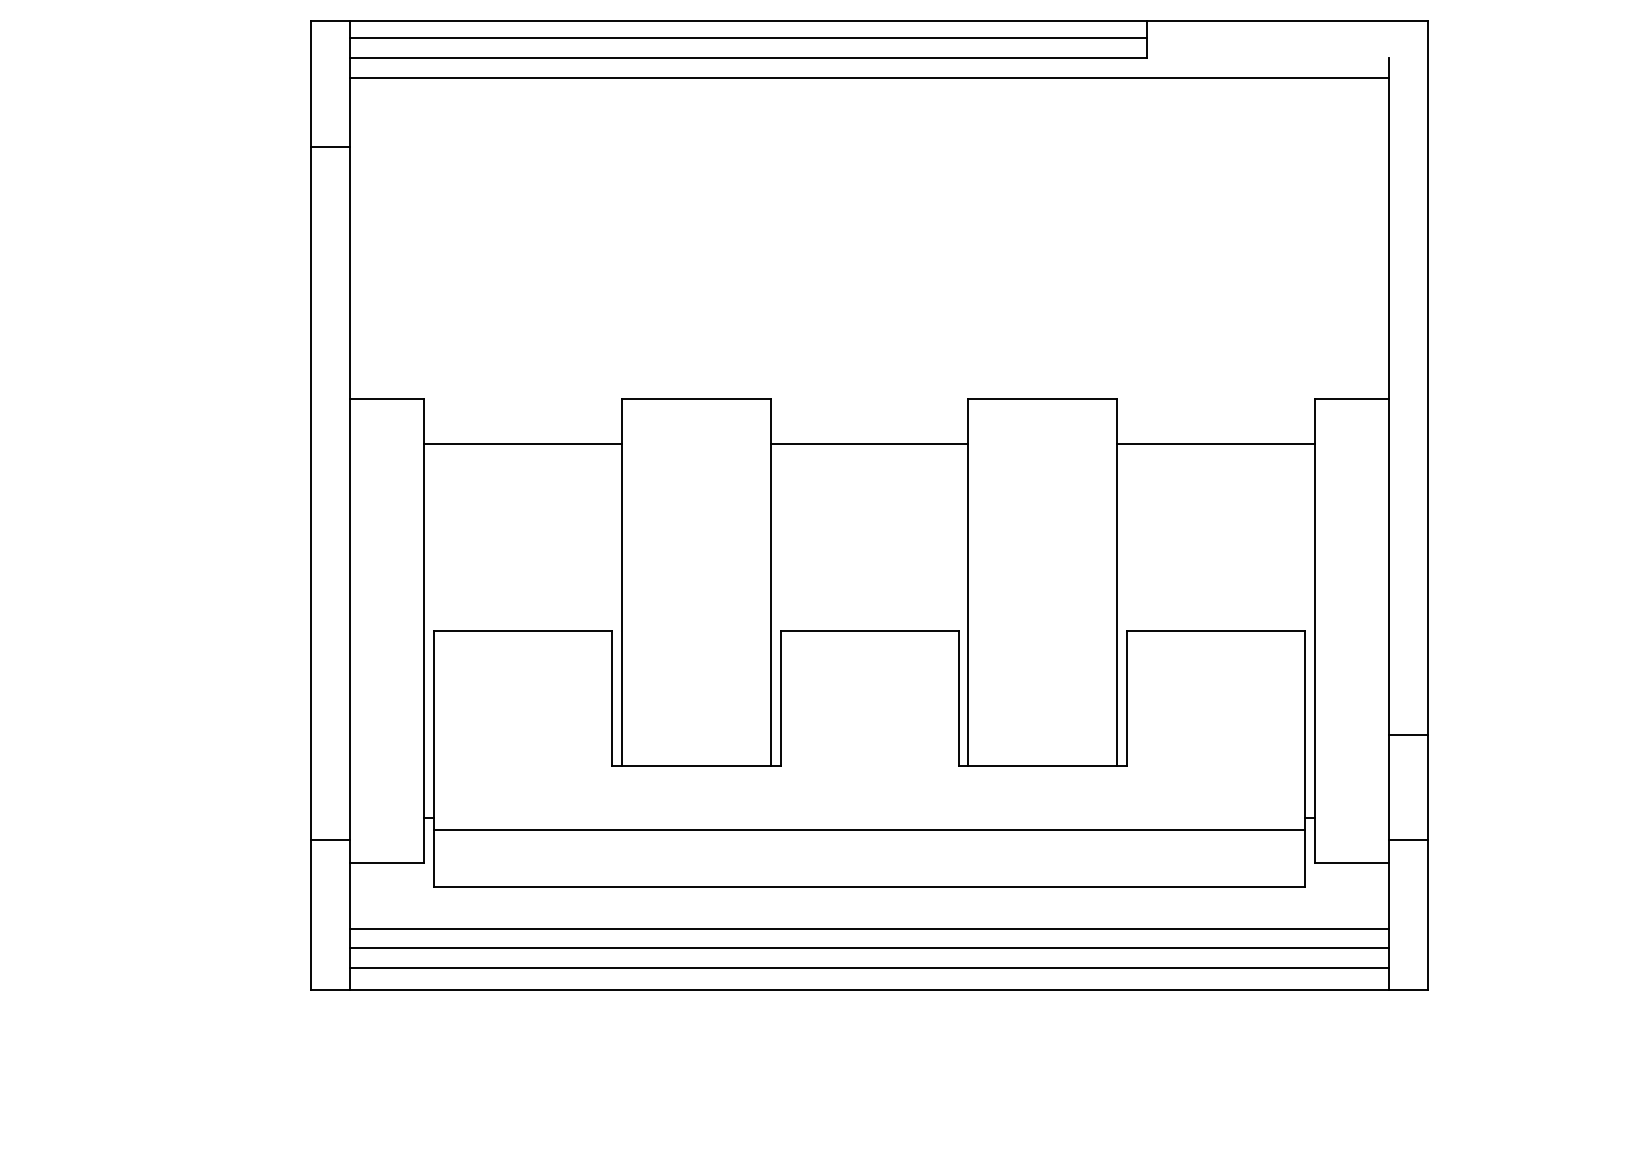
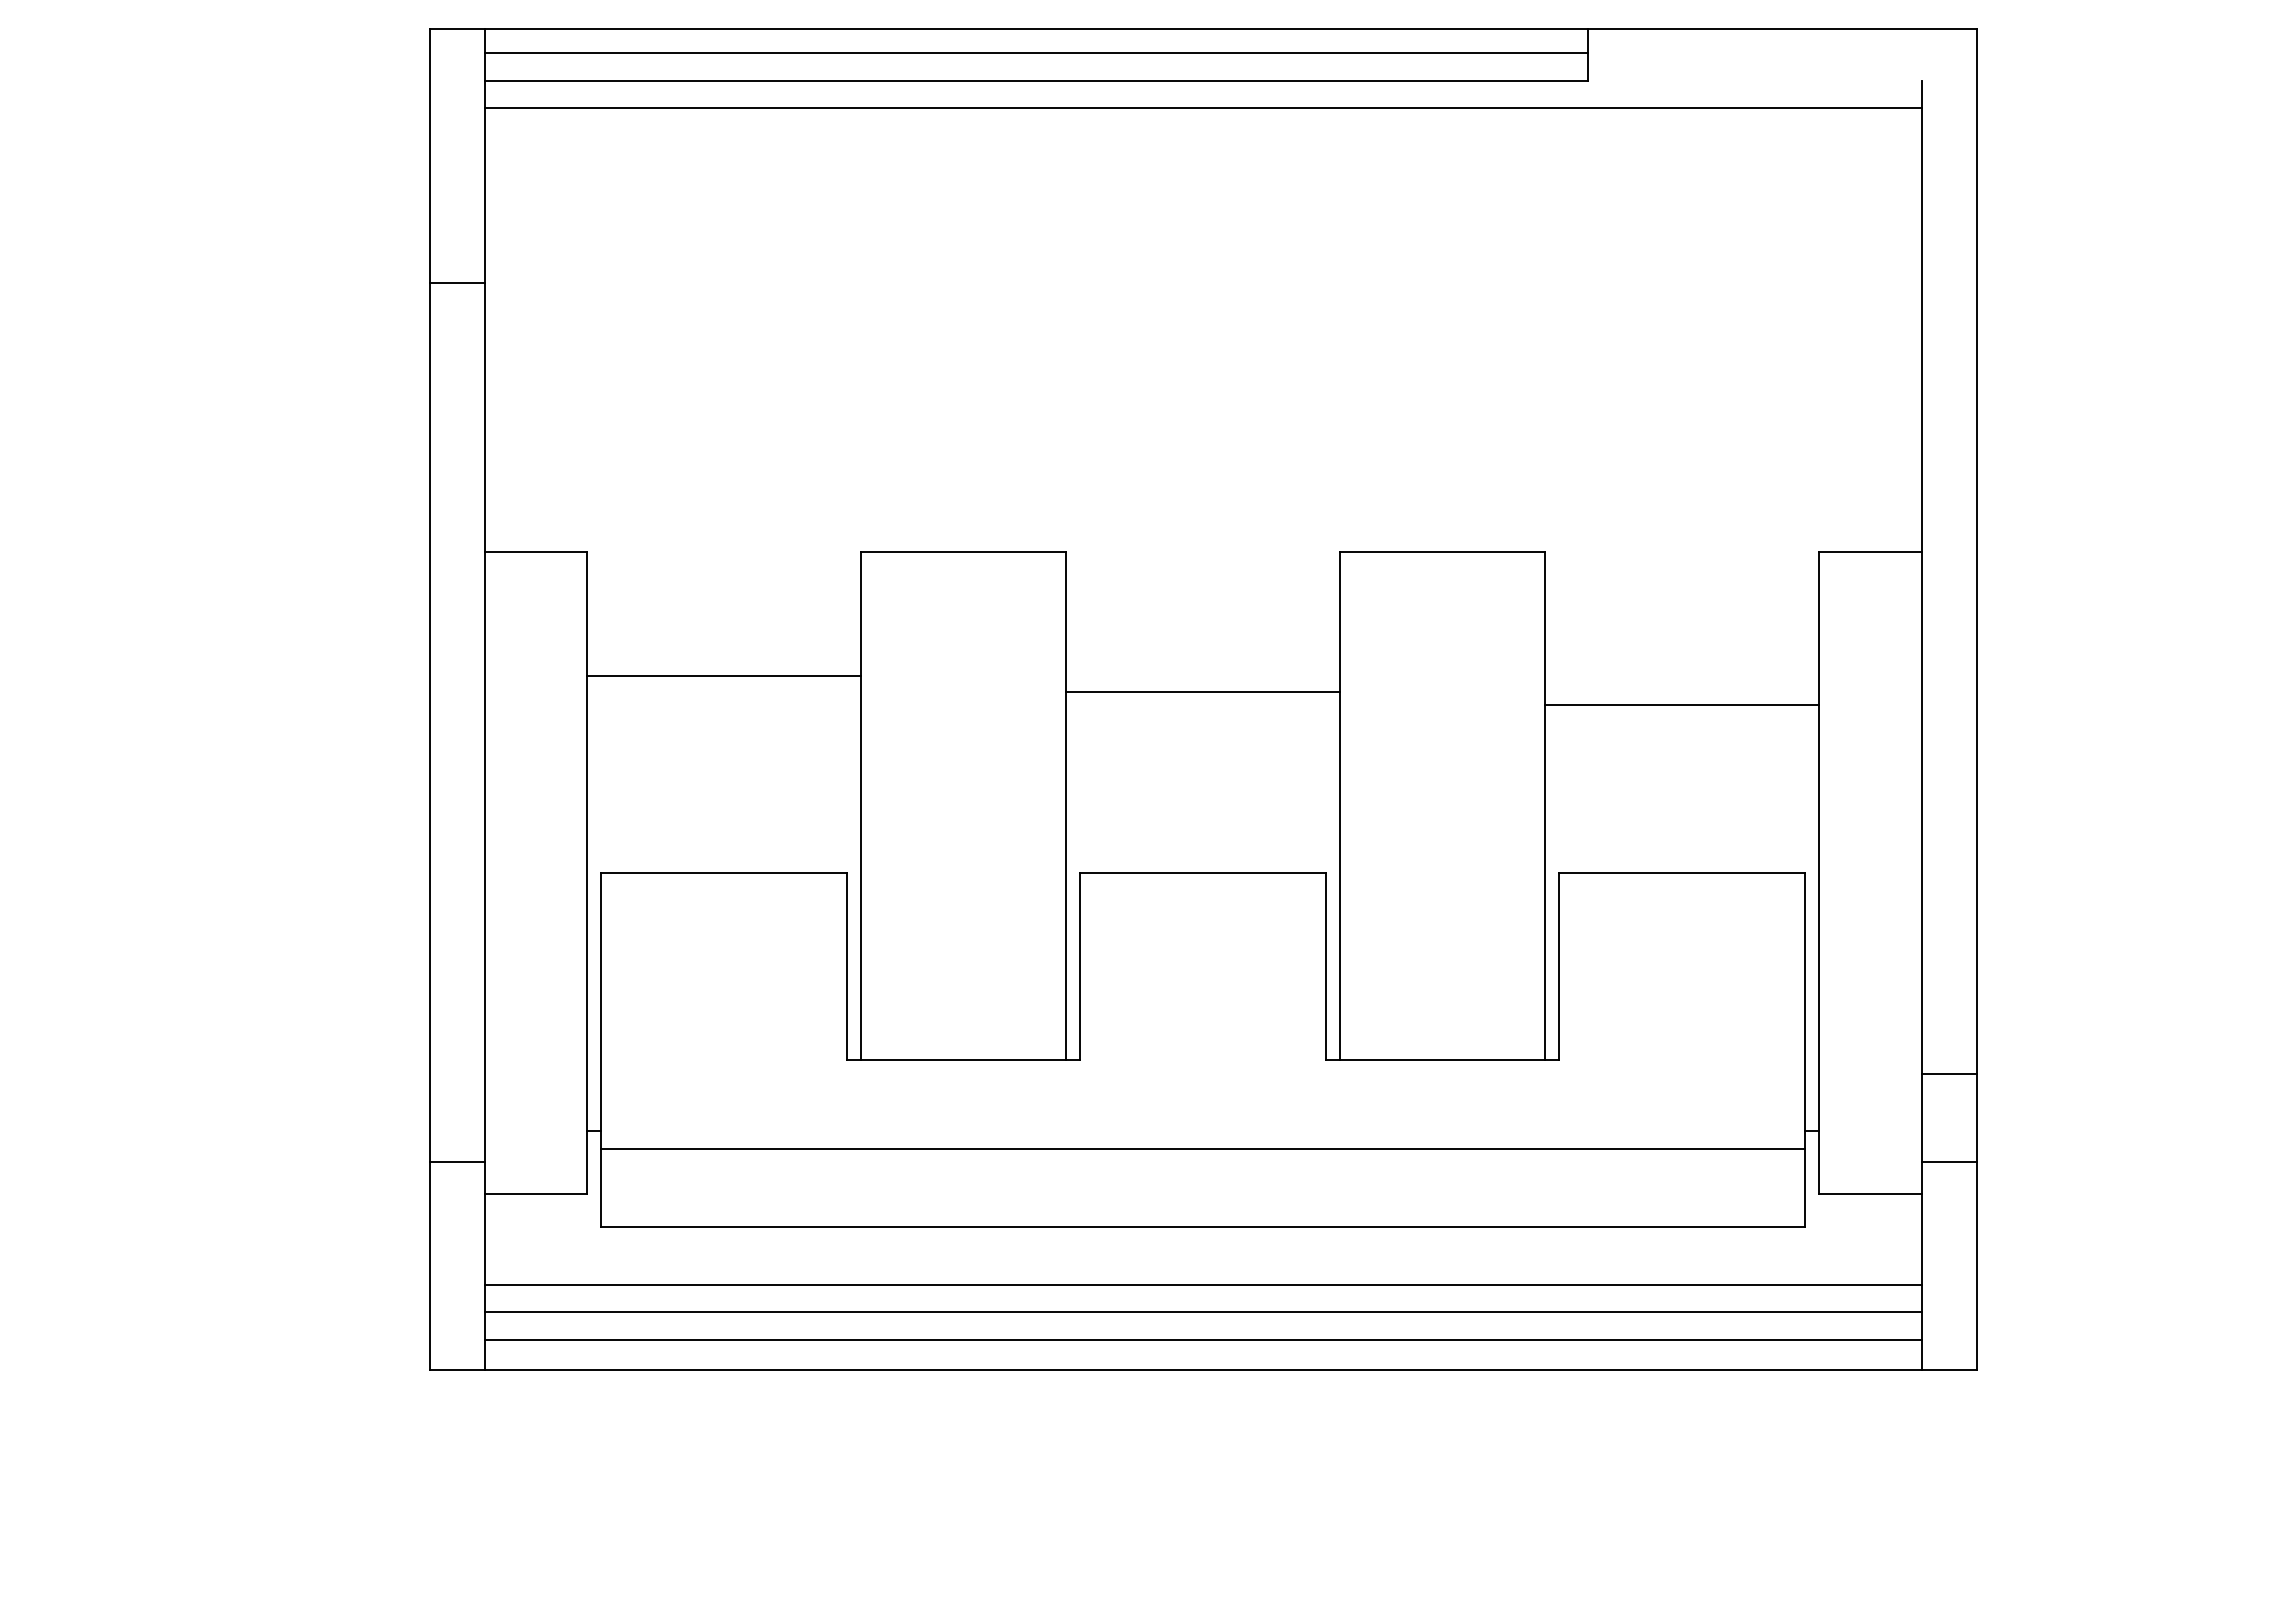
line: (329, 146) -> (456, 282), moved
line: (523, 443) -> (724, 675), moved
line: (869, 443) -> (1203, 691), moved
line: (1215, 443) -> (1682, 704), moved
line: (1408, 735) -> (1948, 1073), moved

